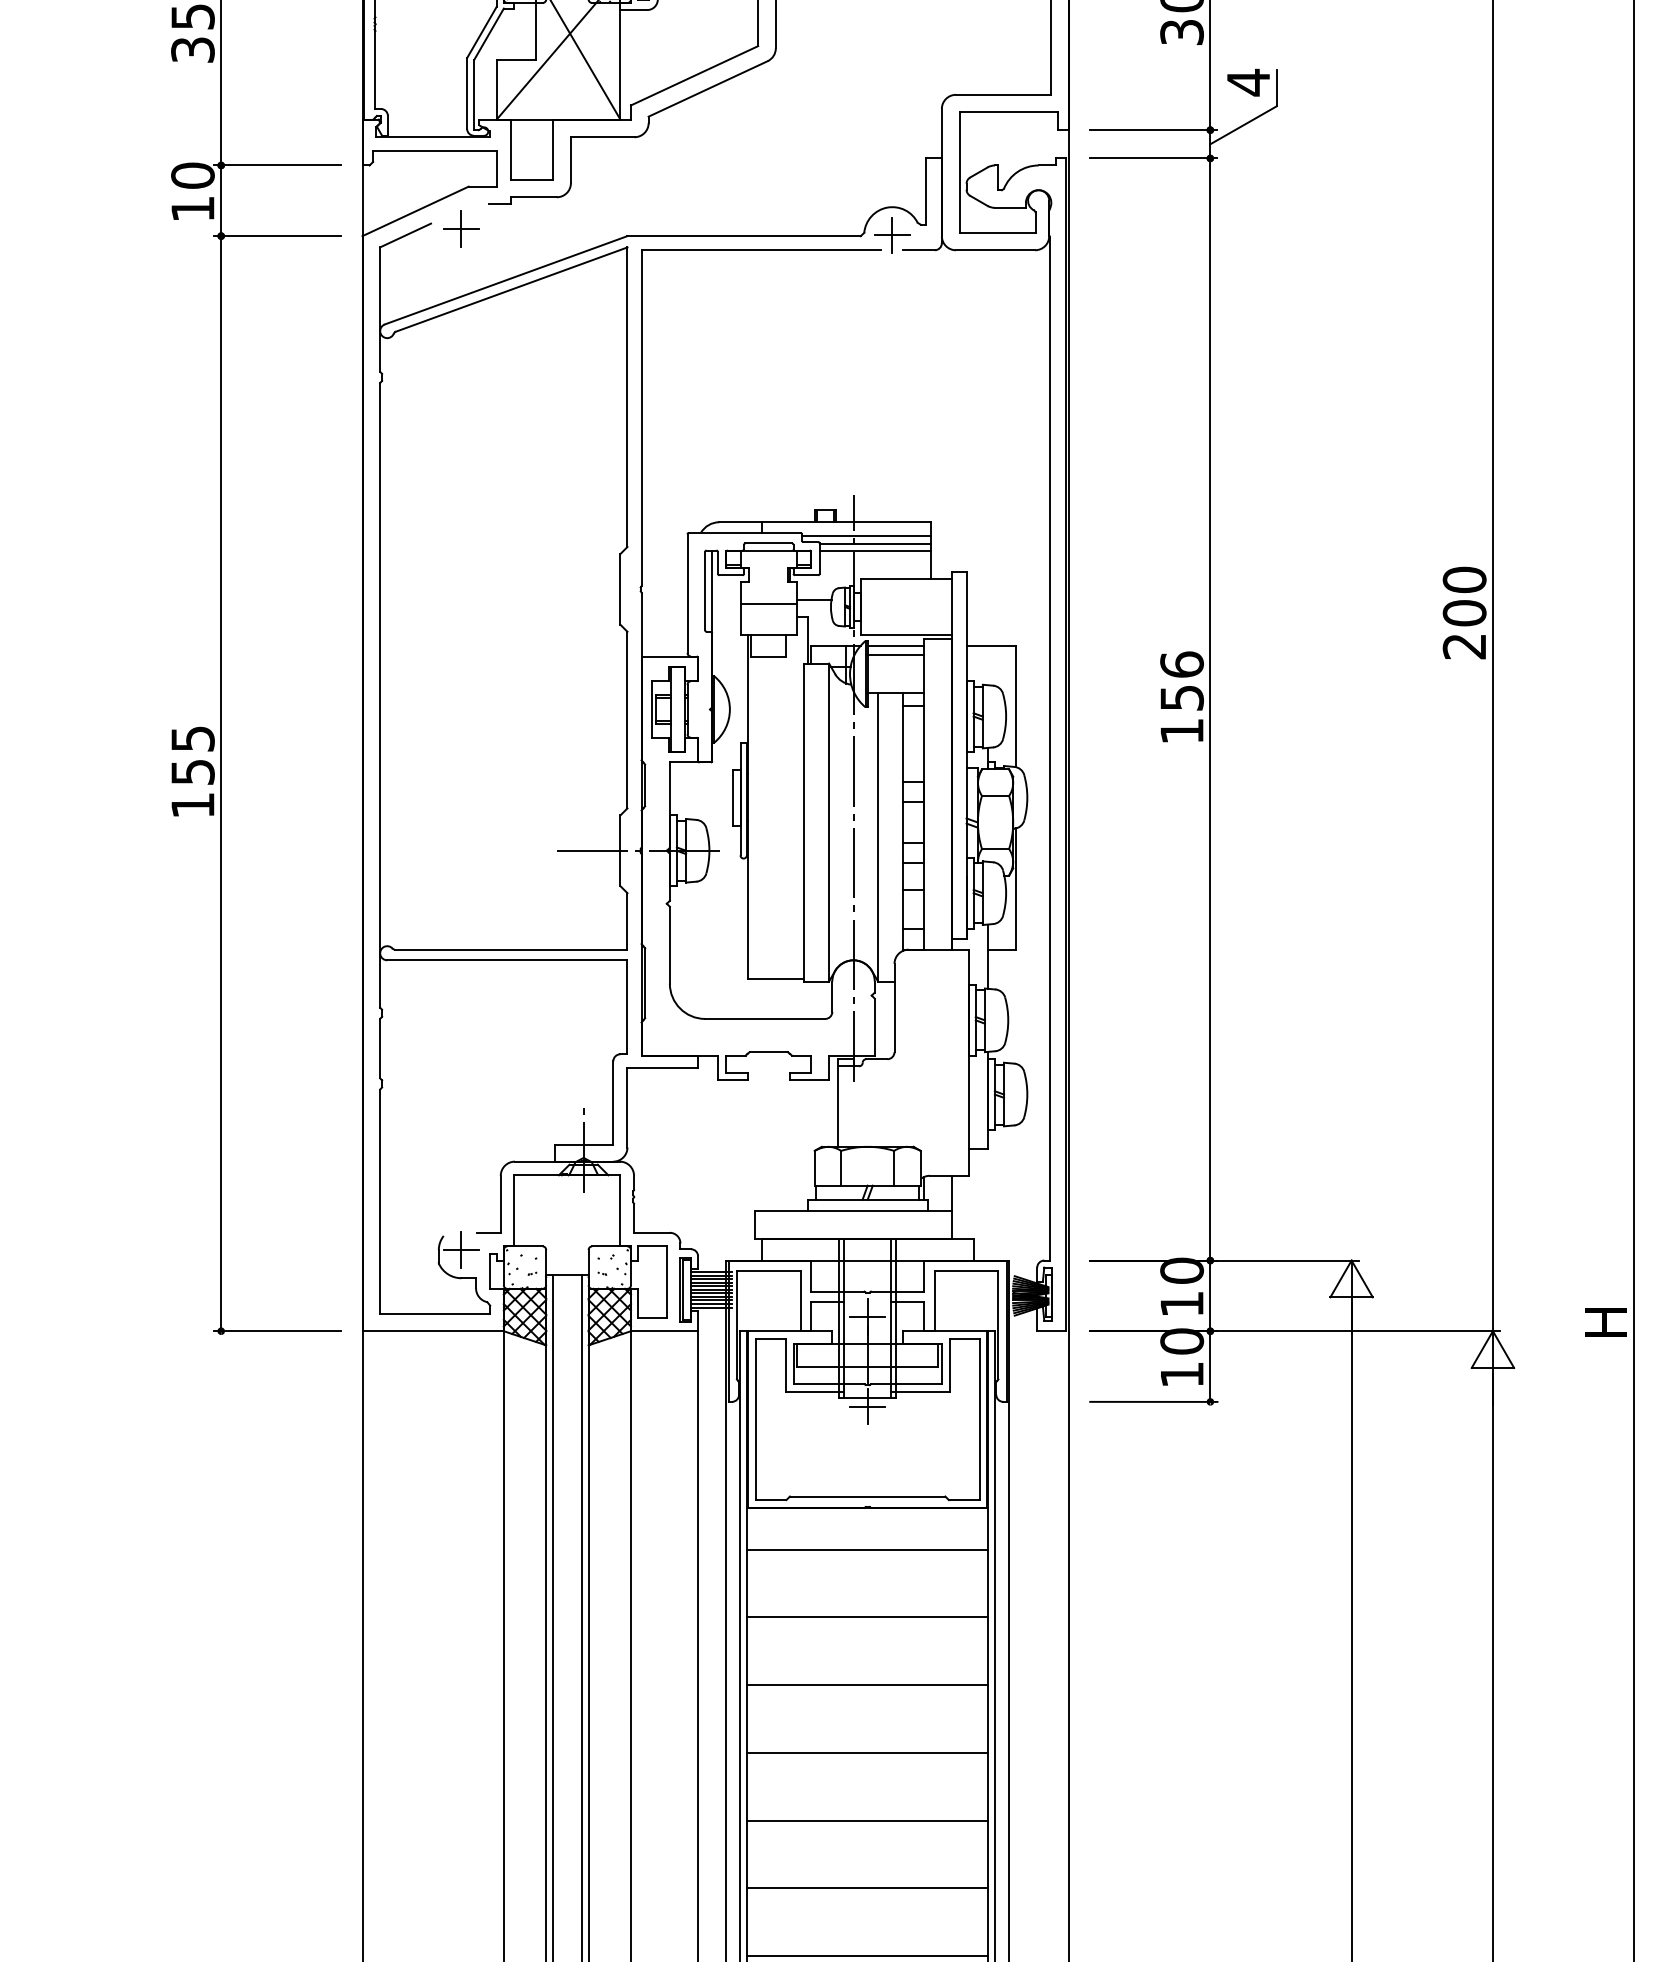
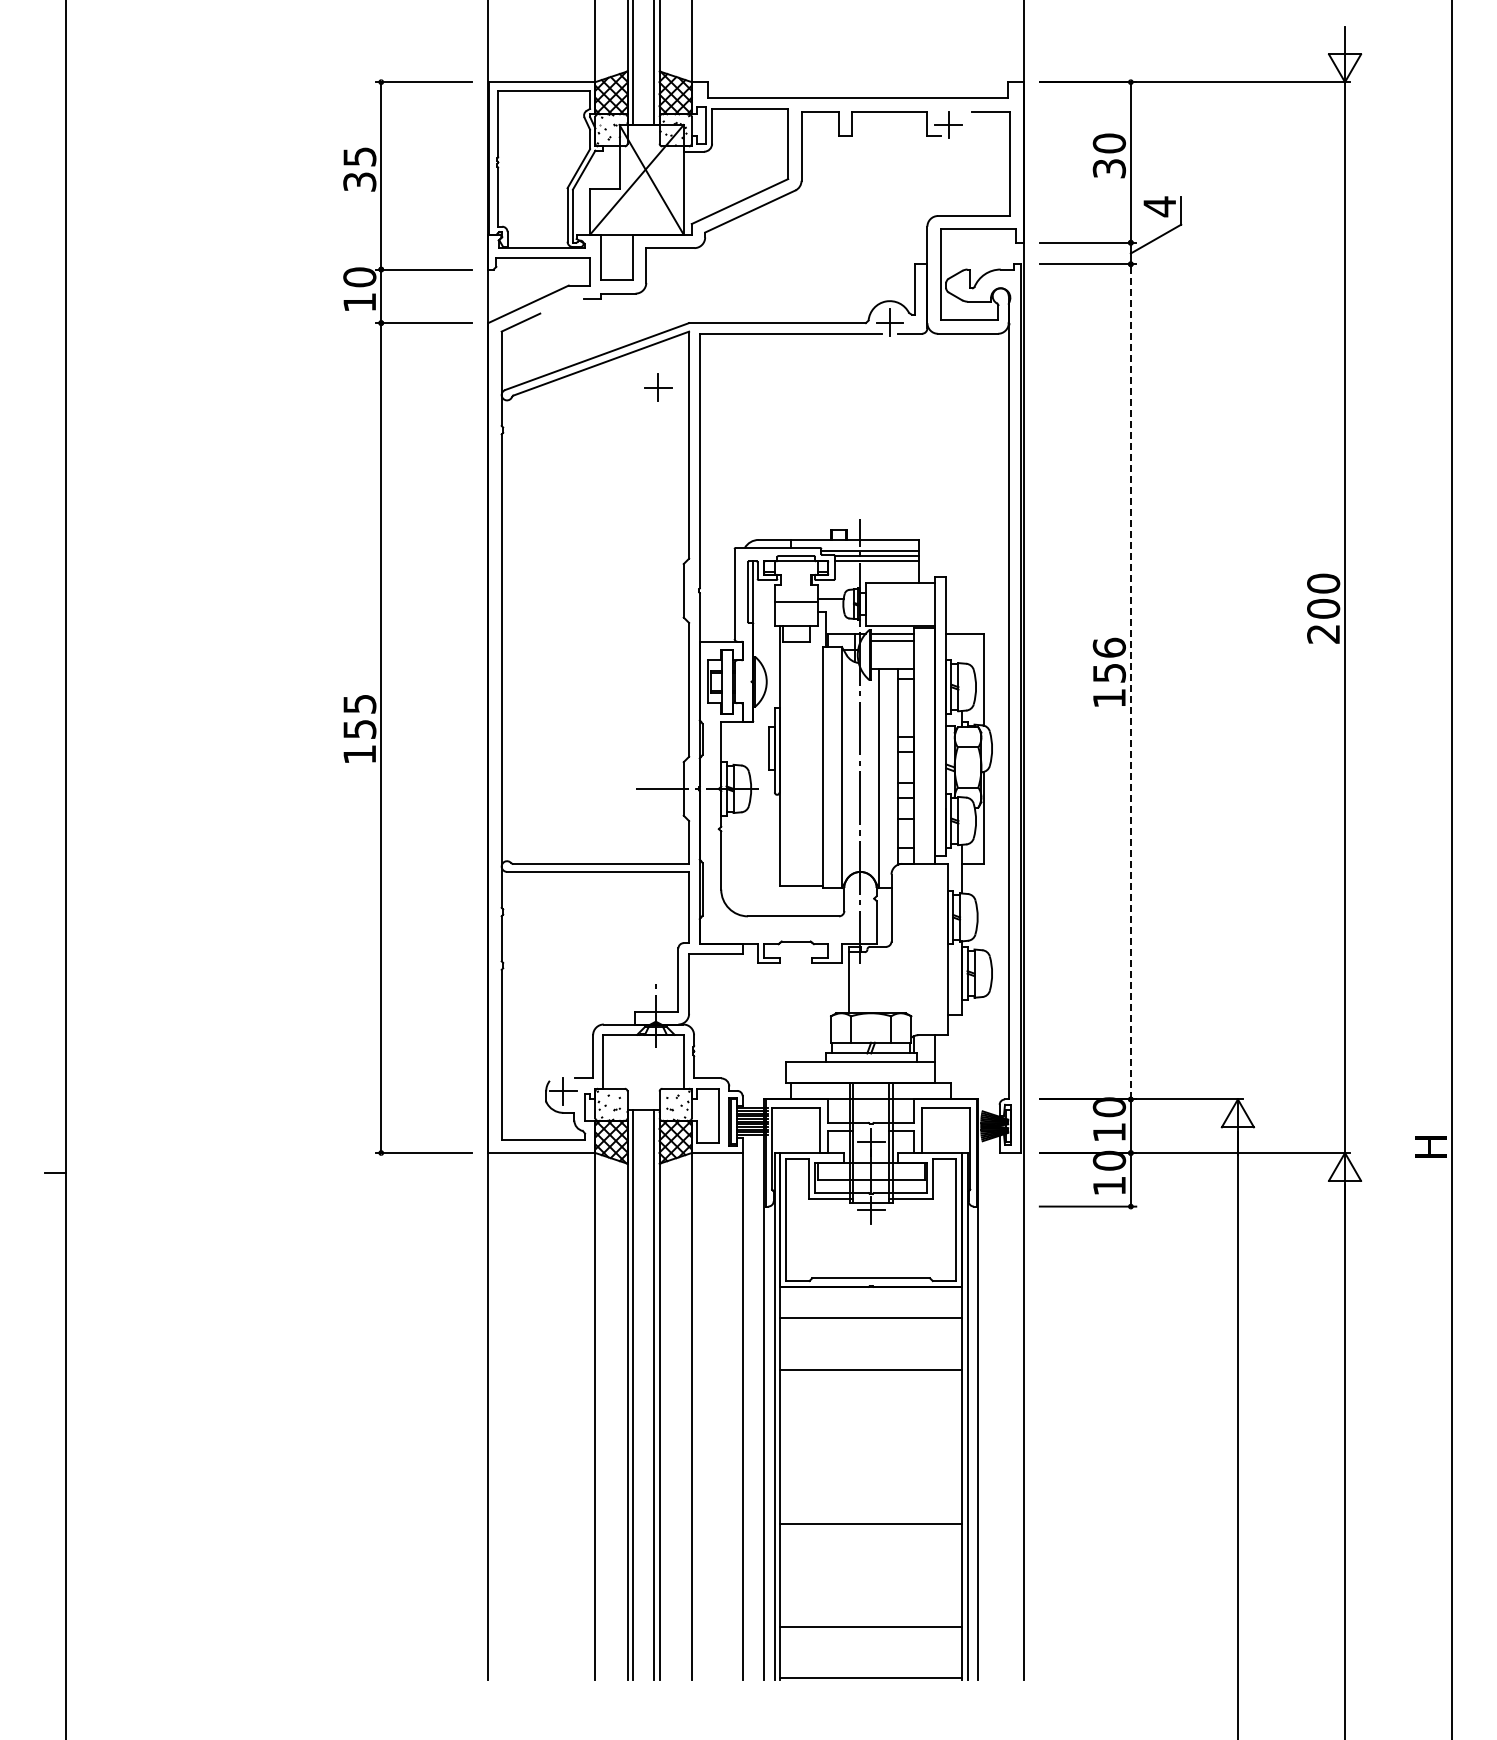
part: (461, 228) -> (658, 387), moved
line: (1209, 709) -> (1130, 681), solid -> dashed
line: (866, 1685) -> (870, 1421), removed
line: (866, 1752) -> (870, 1472), removed
line: (866, 1888) -> (870, 1575), removed

